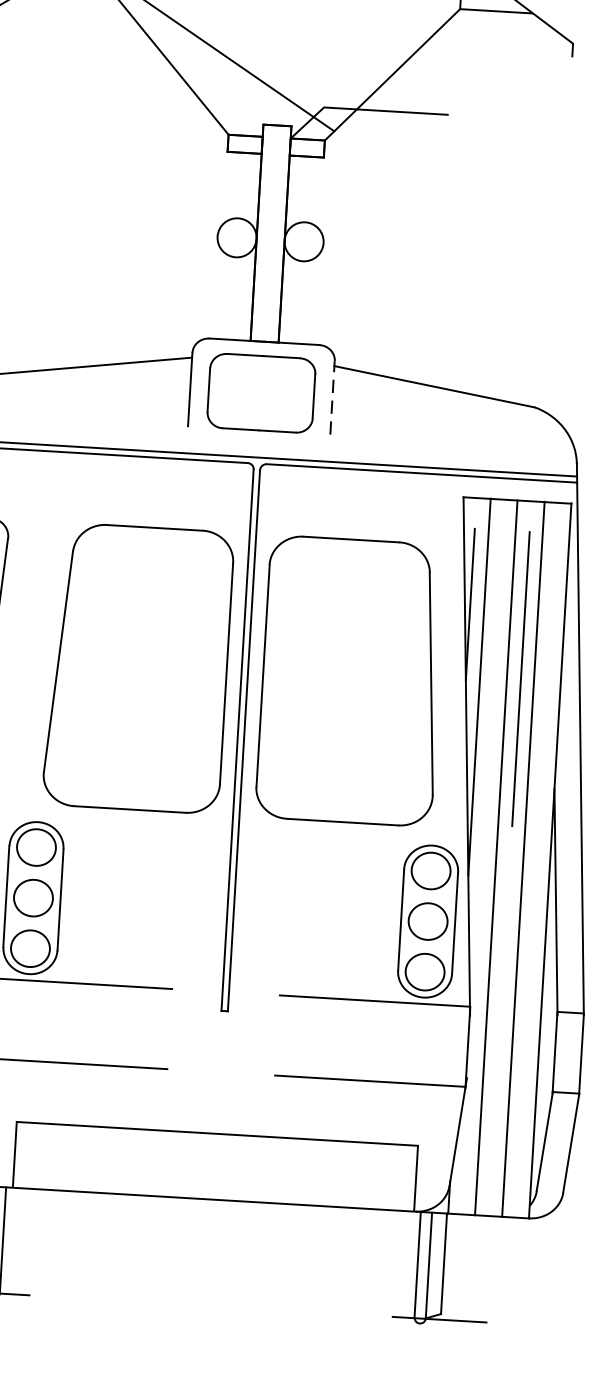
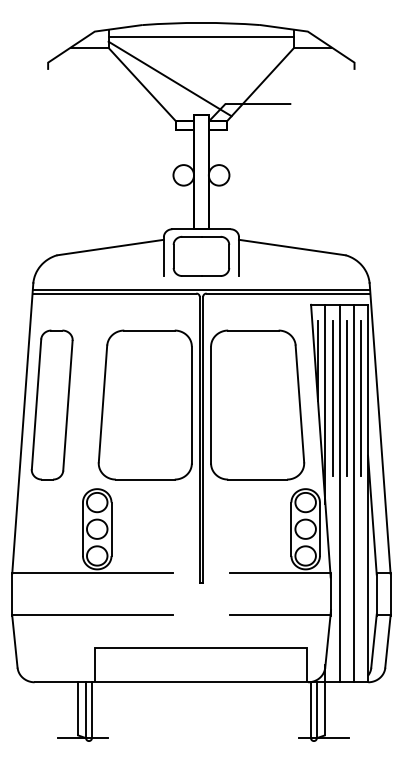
line: (331, 397) -> (238, 256), dashed -> solid
line: (493, 677) -> (332, 398), added
line: (548, 680) -> (361, 398), added

